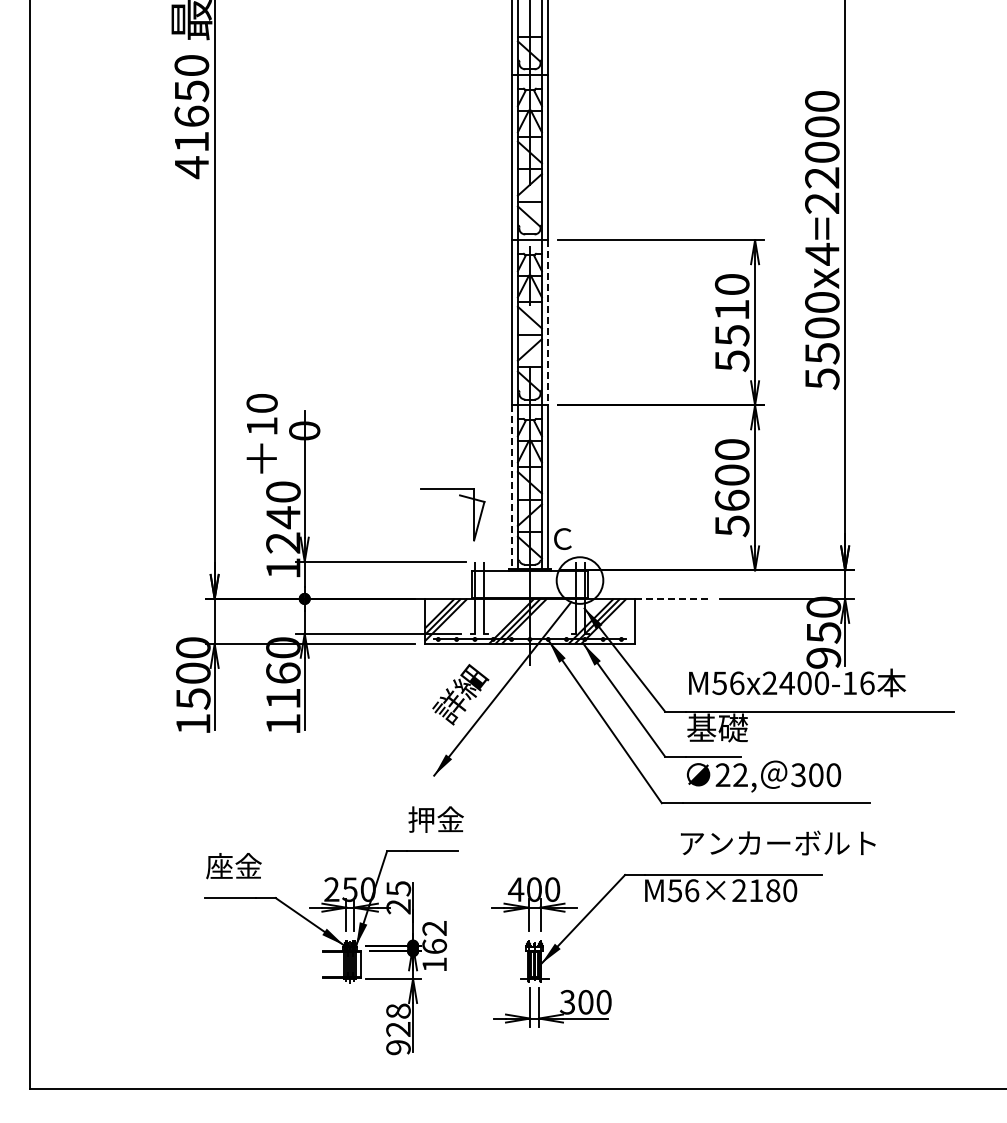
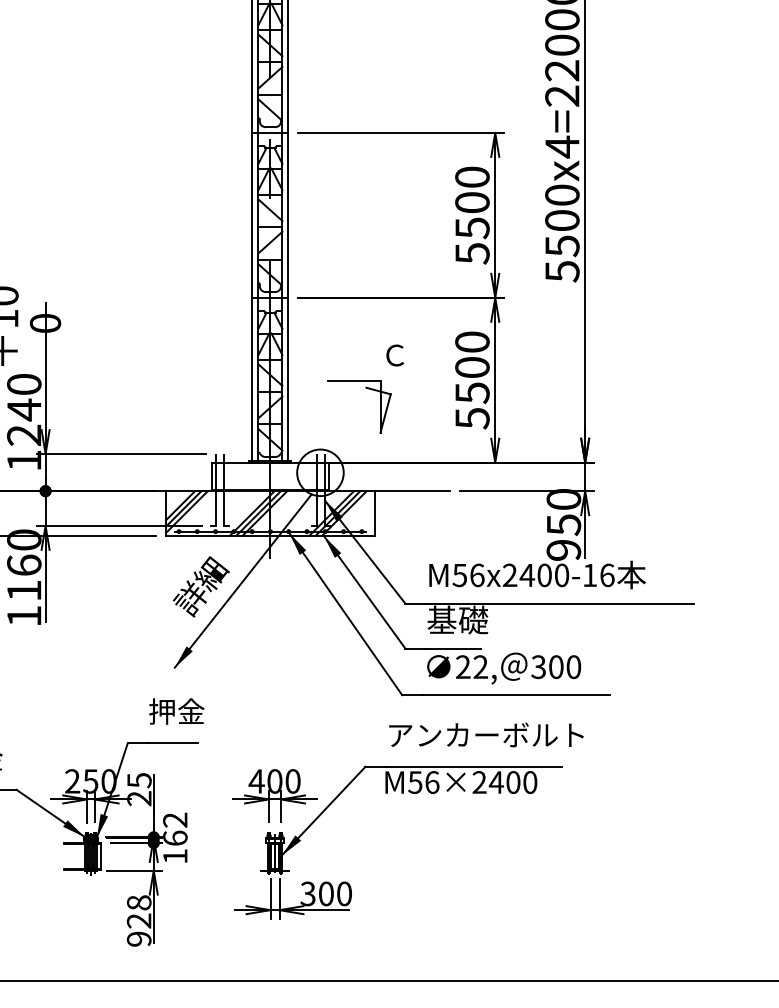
text: (731, 309) -> (471, 202), 5510 -> 5500
line: (547, 322) -> (287, 215), dashed -> solid
line: (511, 487) -> (252, 379), dashed -> solid
part: (459, 496) -> (365, 388), moved
text: (731, 500) -> (471, 392), 5600 -> 5500
text: (562, 538) -> (394, 354), moved
line: (672, 598) -> (412, 490), dashed -> solid
text: (778, 842) -> (486, 734), moved
text: (764, 890) -> (504, 782), M56×2180 -> M56×2400

